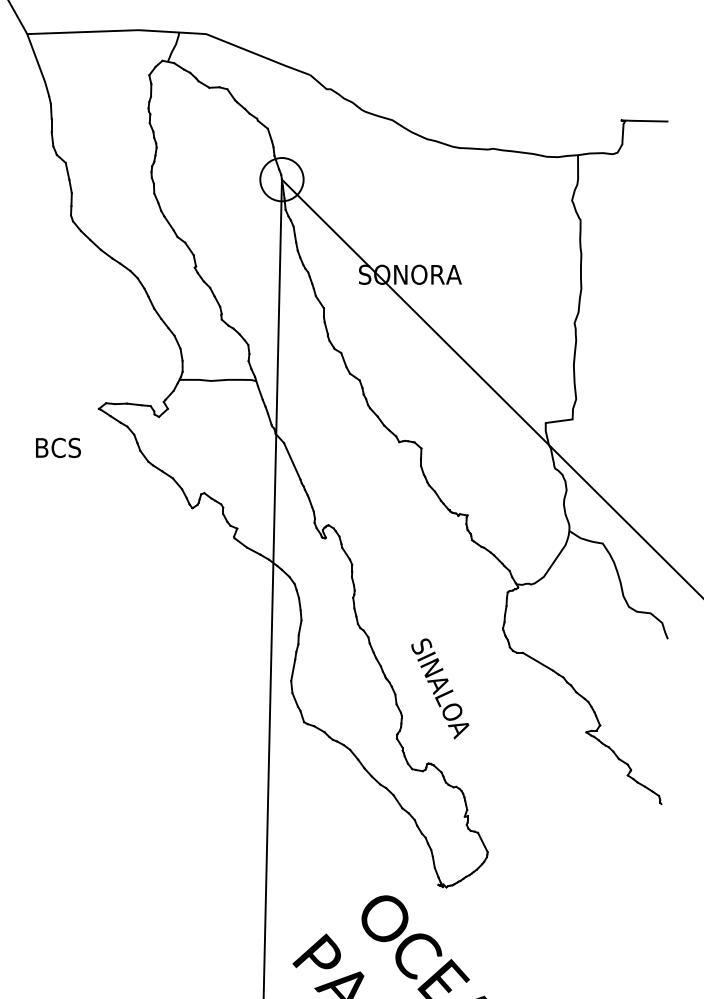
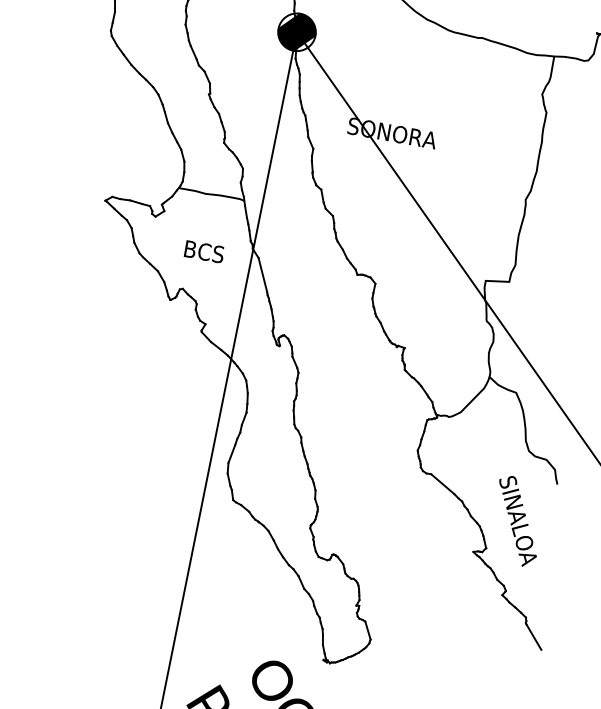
hatch: (281, 179) -> (296, 32), added
text: (58, 447) -> (204, 251), moved
text: (440, 688) -> (517, 521), moved
line: (672, 816) -> (534, 637), added

